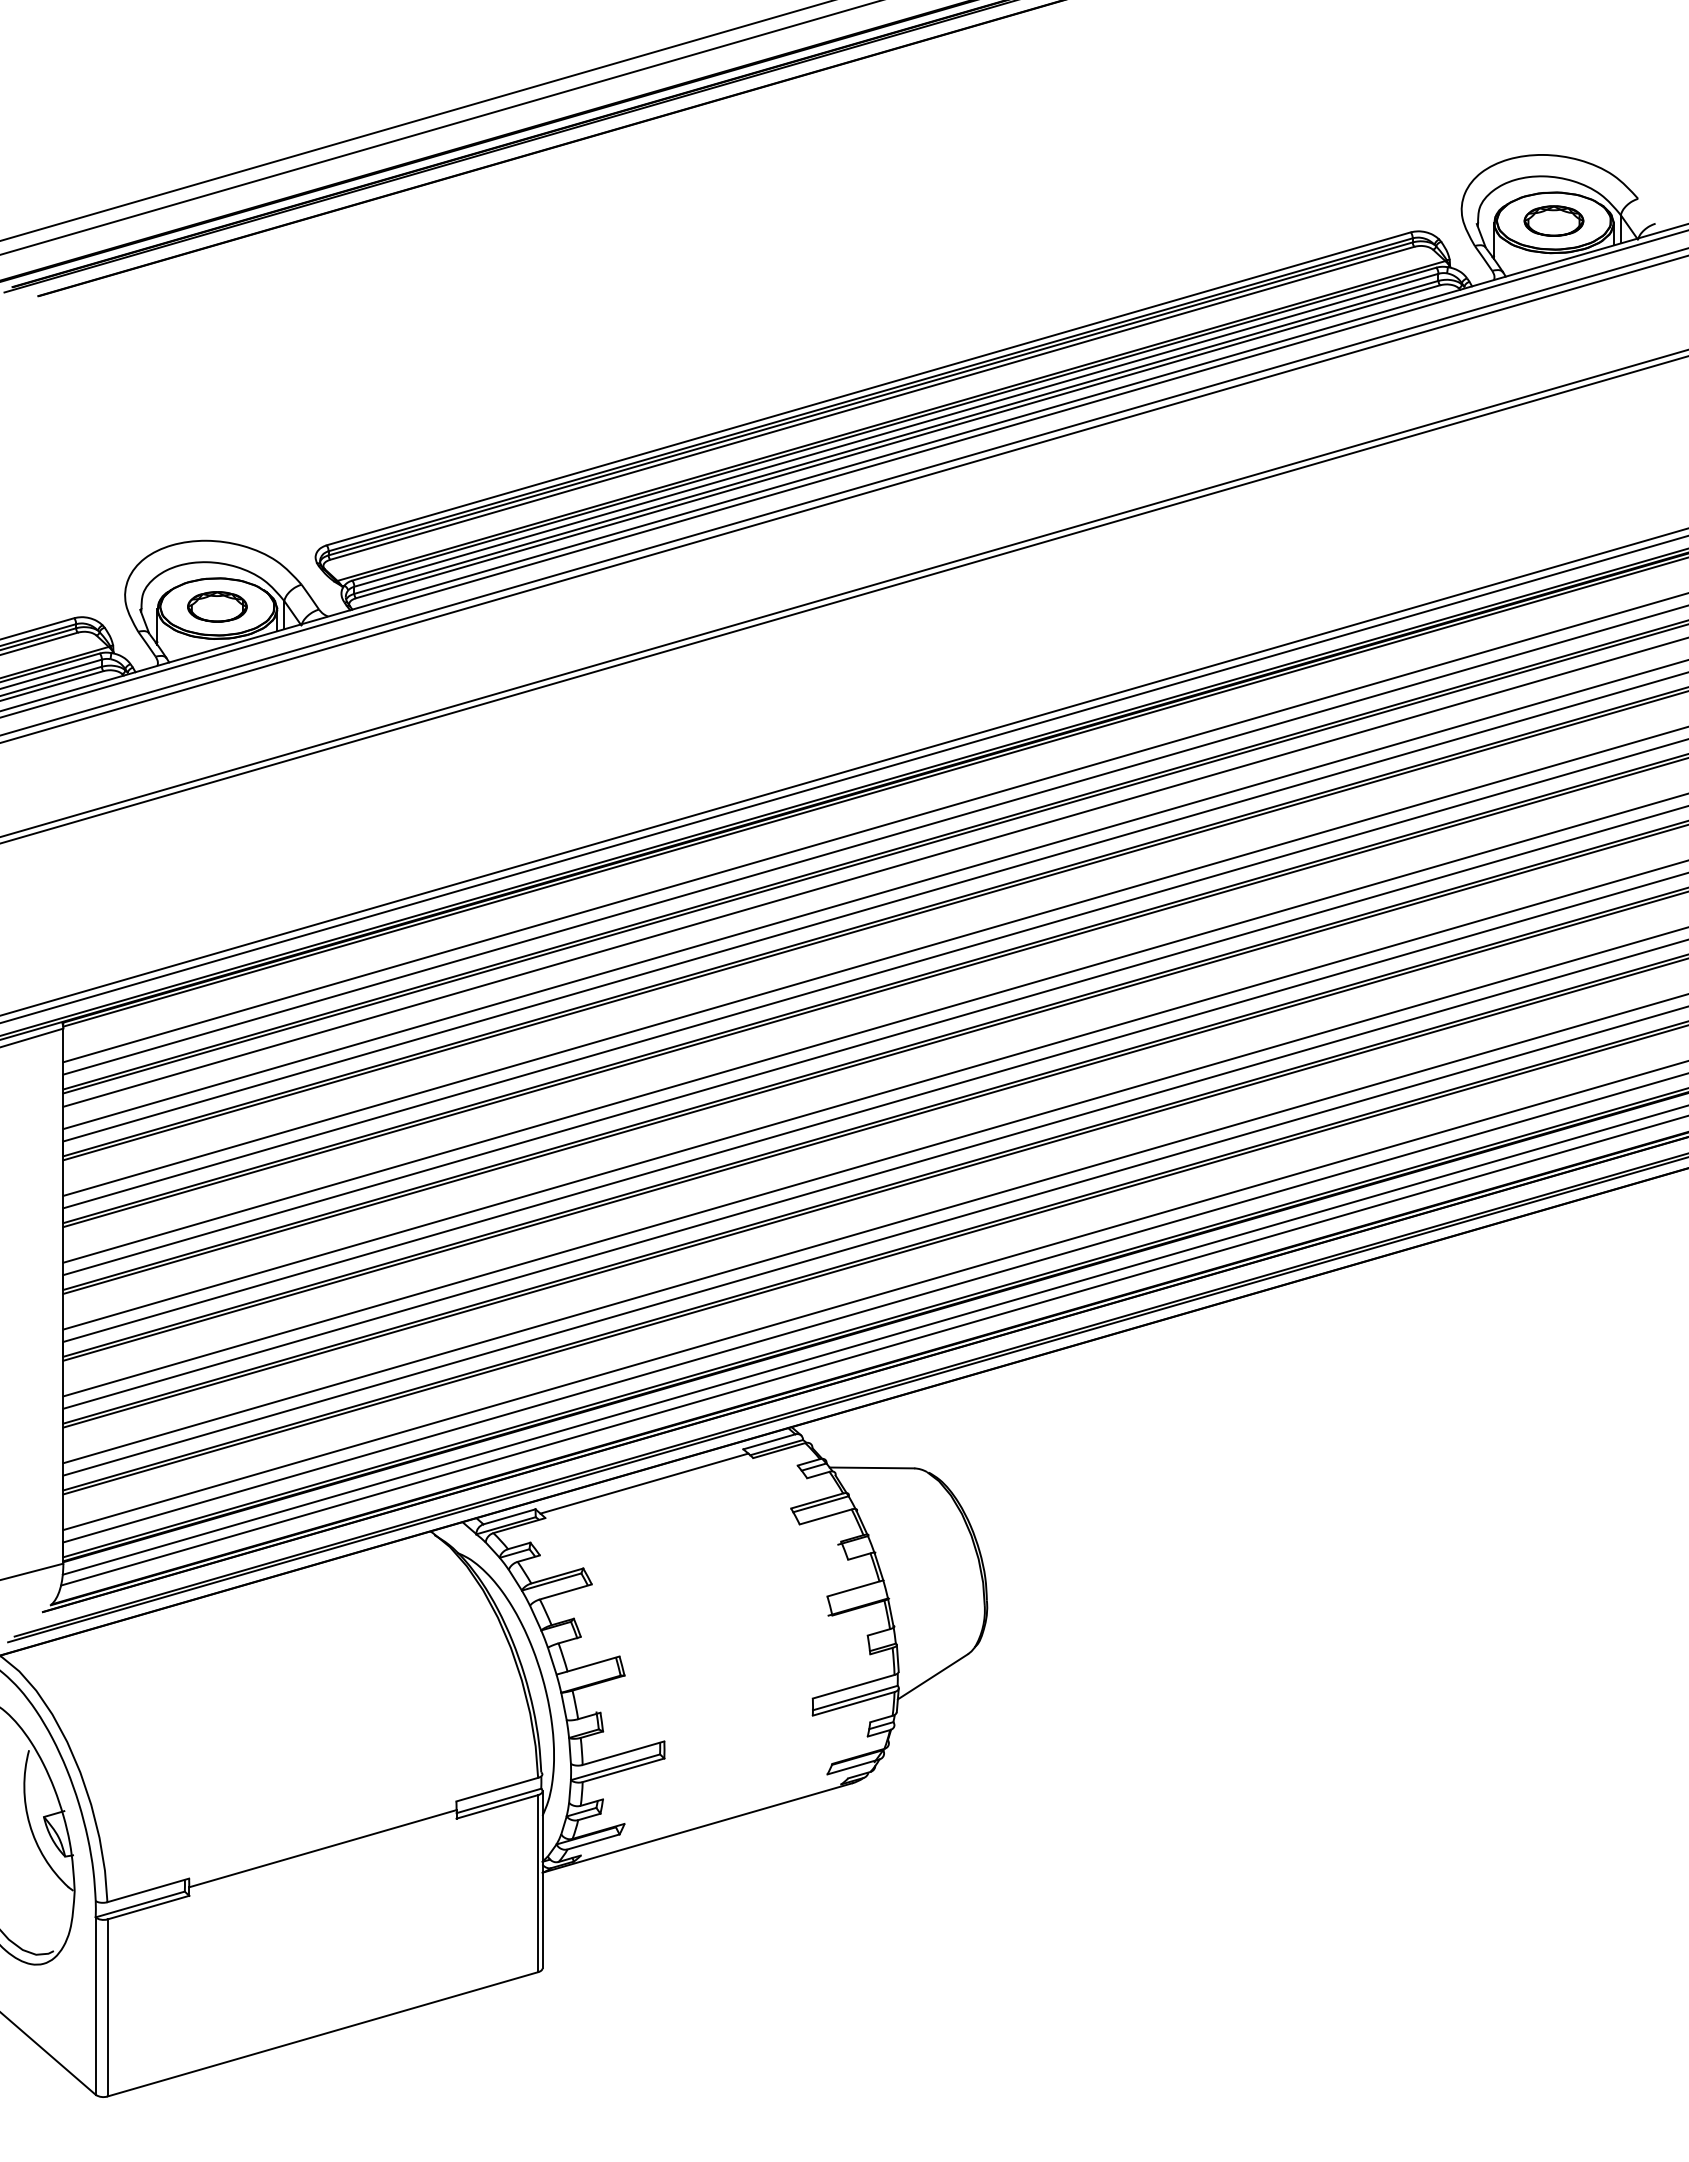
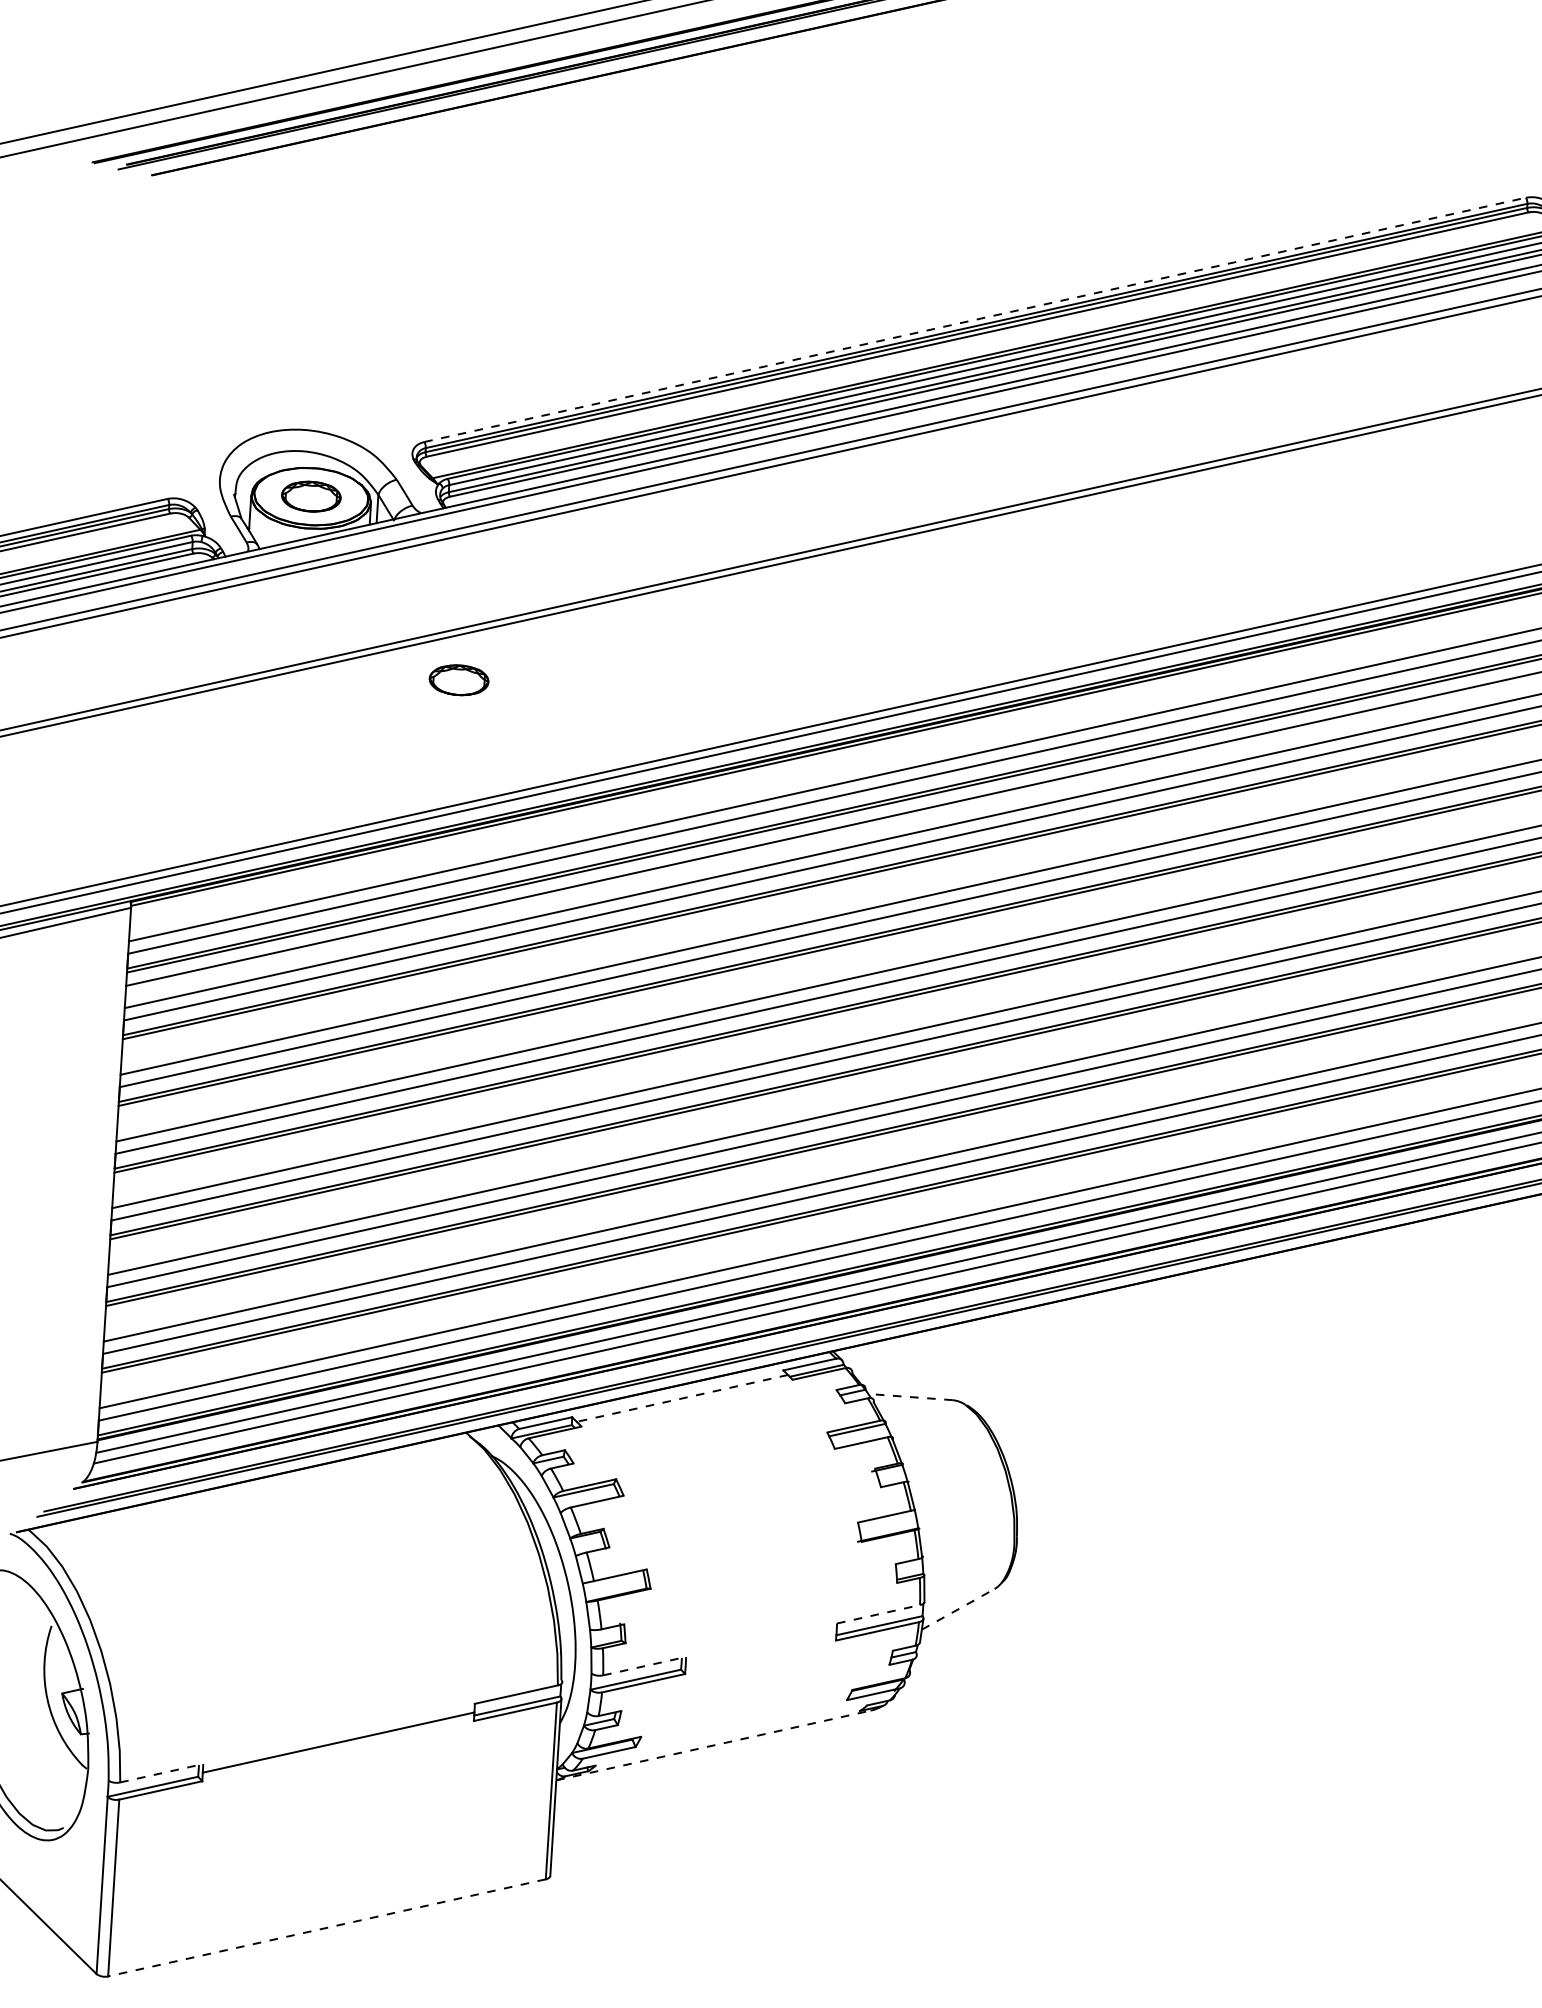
line: (869, 388) -> (975, 319), solid -> dashed
part: (376, 780) -> (459, 679), added
line: (871, 1467) -> (910, 1396), solid -> dashed
line: (643, 1483) -> (681, 1398), solid -> dashed
line: (932, 1676) -> (957, 1609), solid -> dashed
line: (853, 1686) -> (878, 1614), solid -> dashed
line: (623, 1753) -> (644, 1666), solid -> dashed
line: (698, 1827) -> (714, 1745), solid -> dashed
line: (148, 1890) -> (161, 1773), solid -> dashed
line: (322, 2034) -> (326, 1928), solid -> dashed

